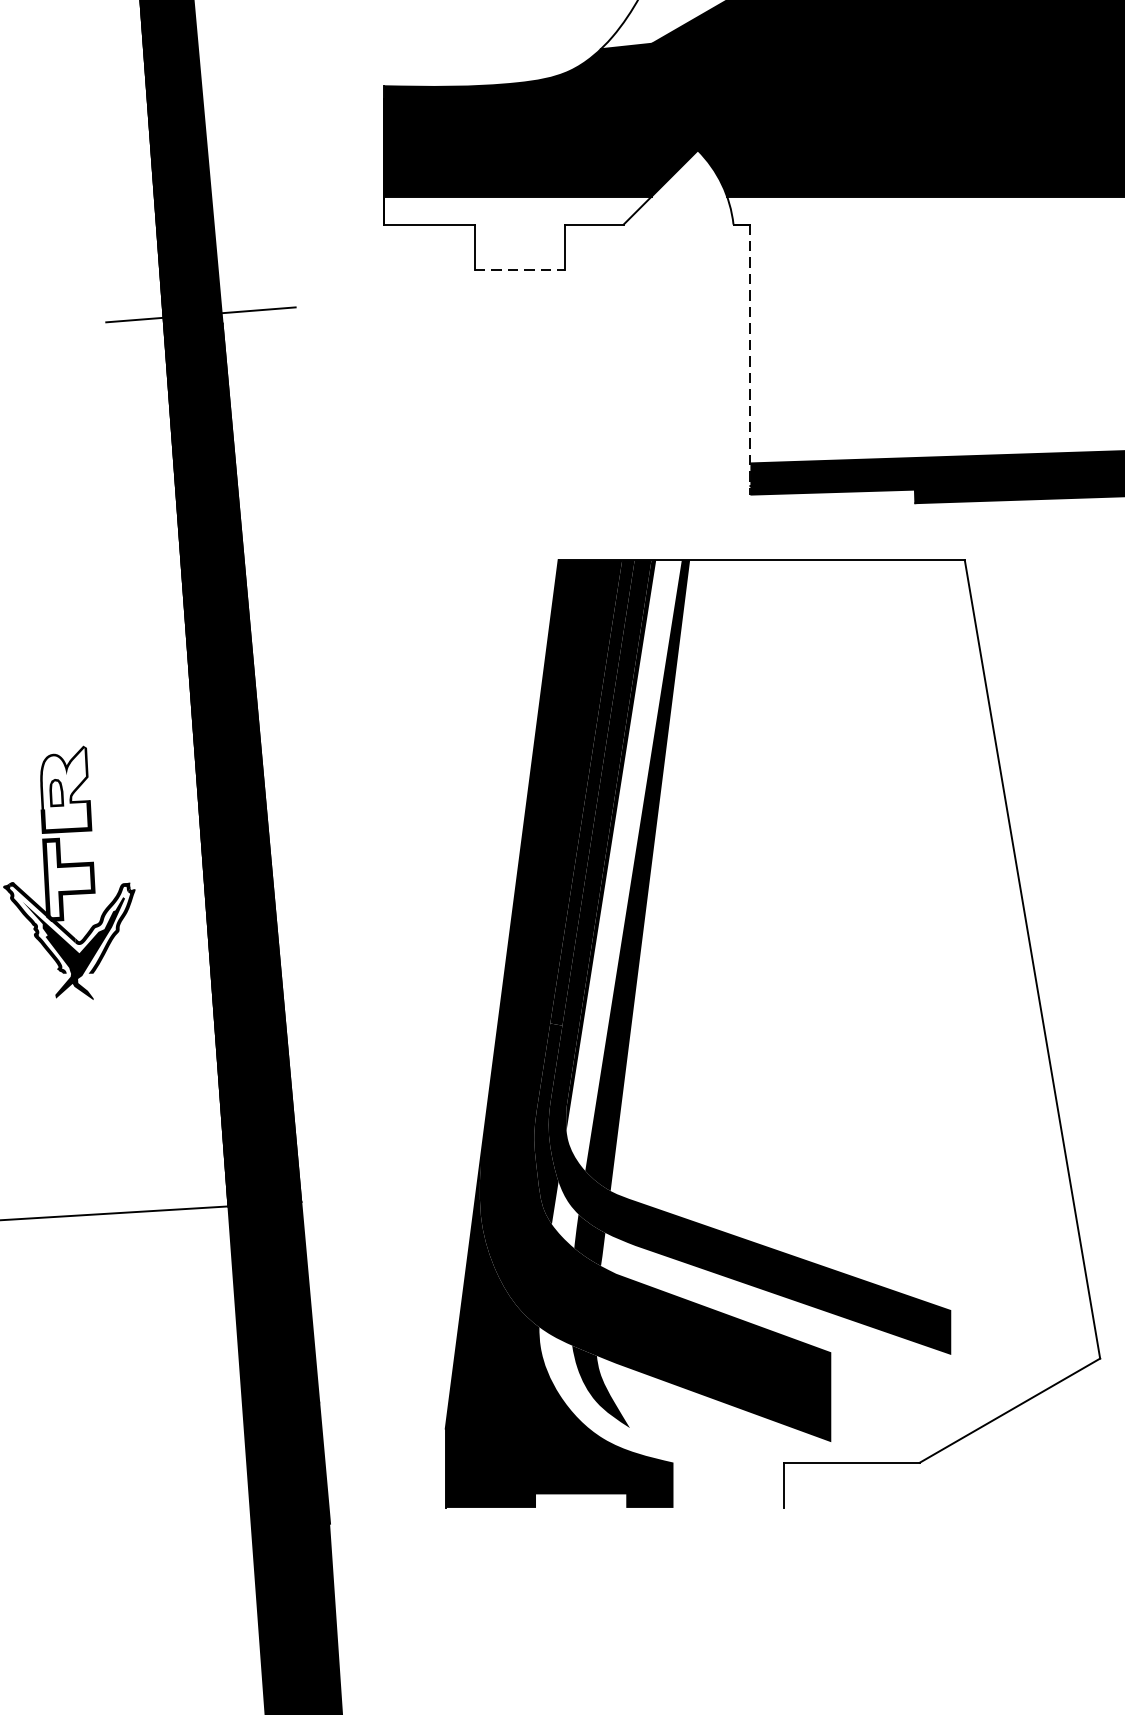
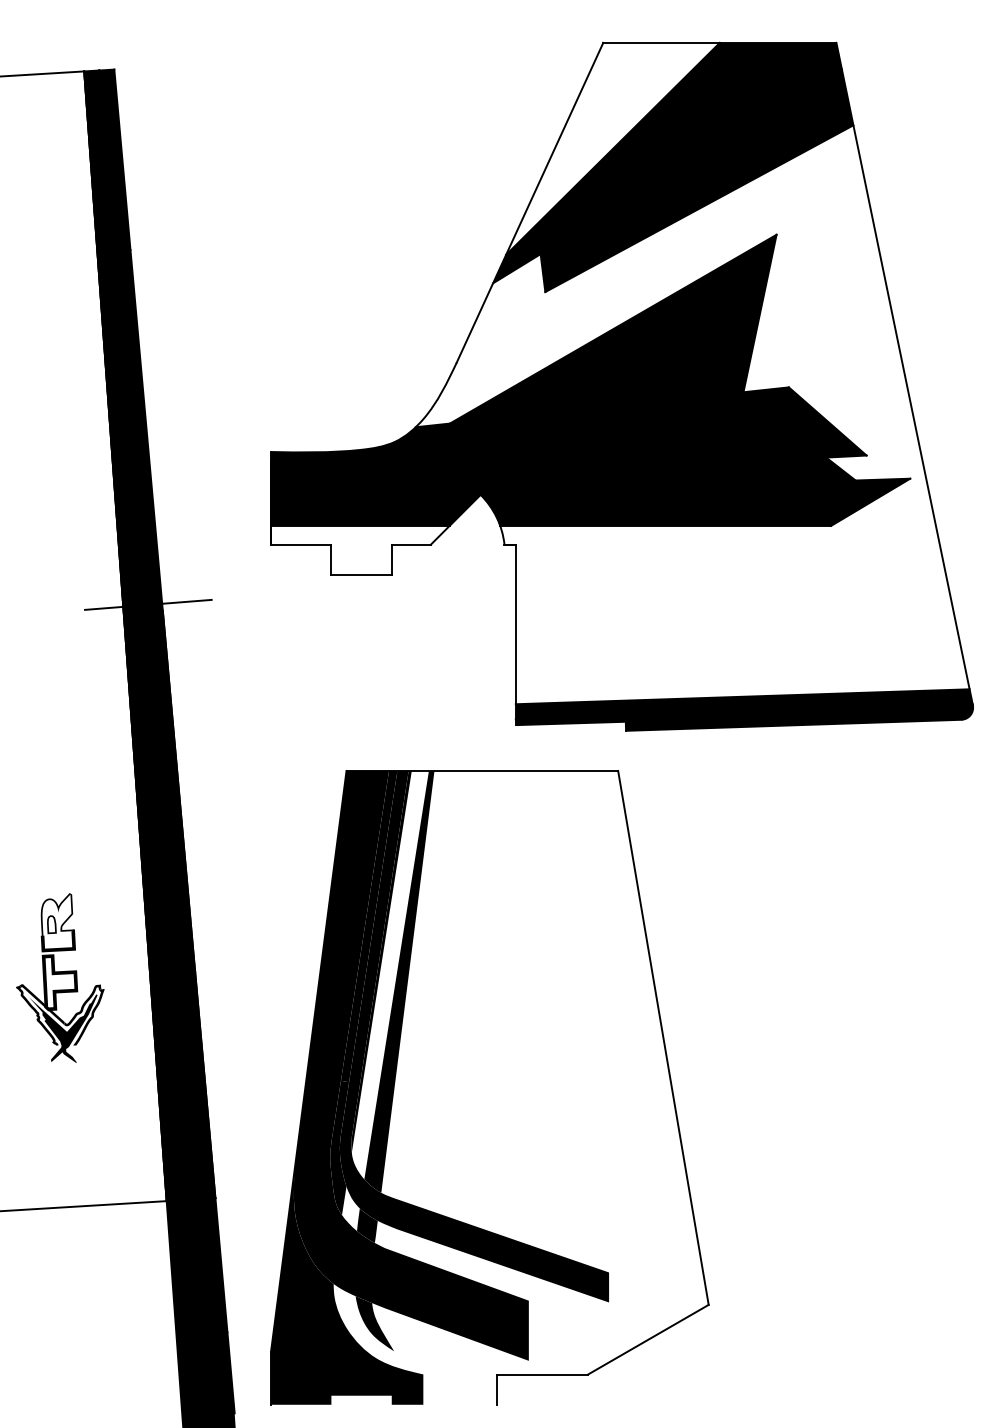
line: (521, 269) -> (362, 574), dashed -> solid
line: (749, 360) -> (515, 635), dashed -> solid
part: (633, 1014) -> (396, 1074), moved

